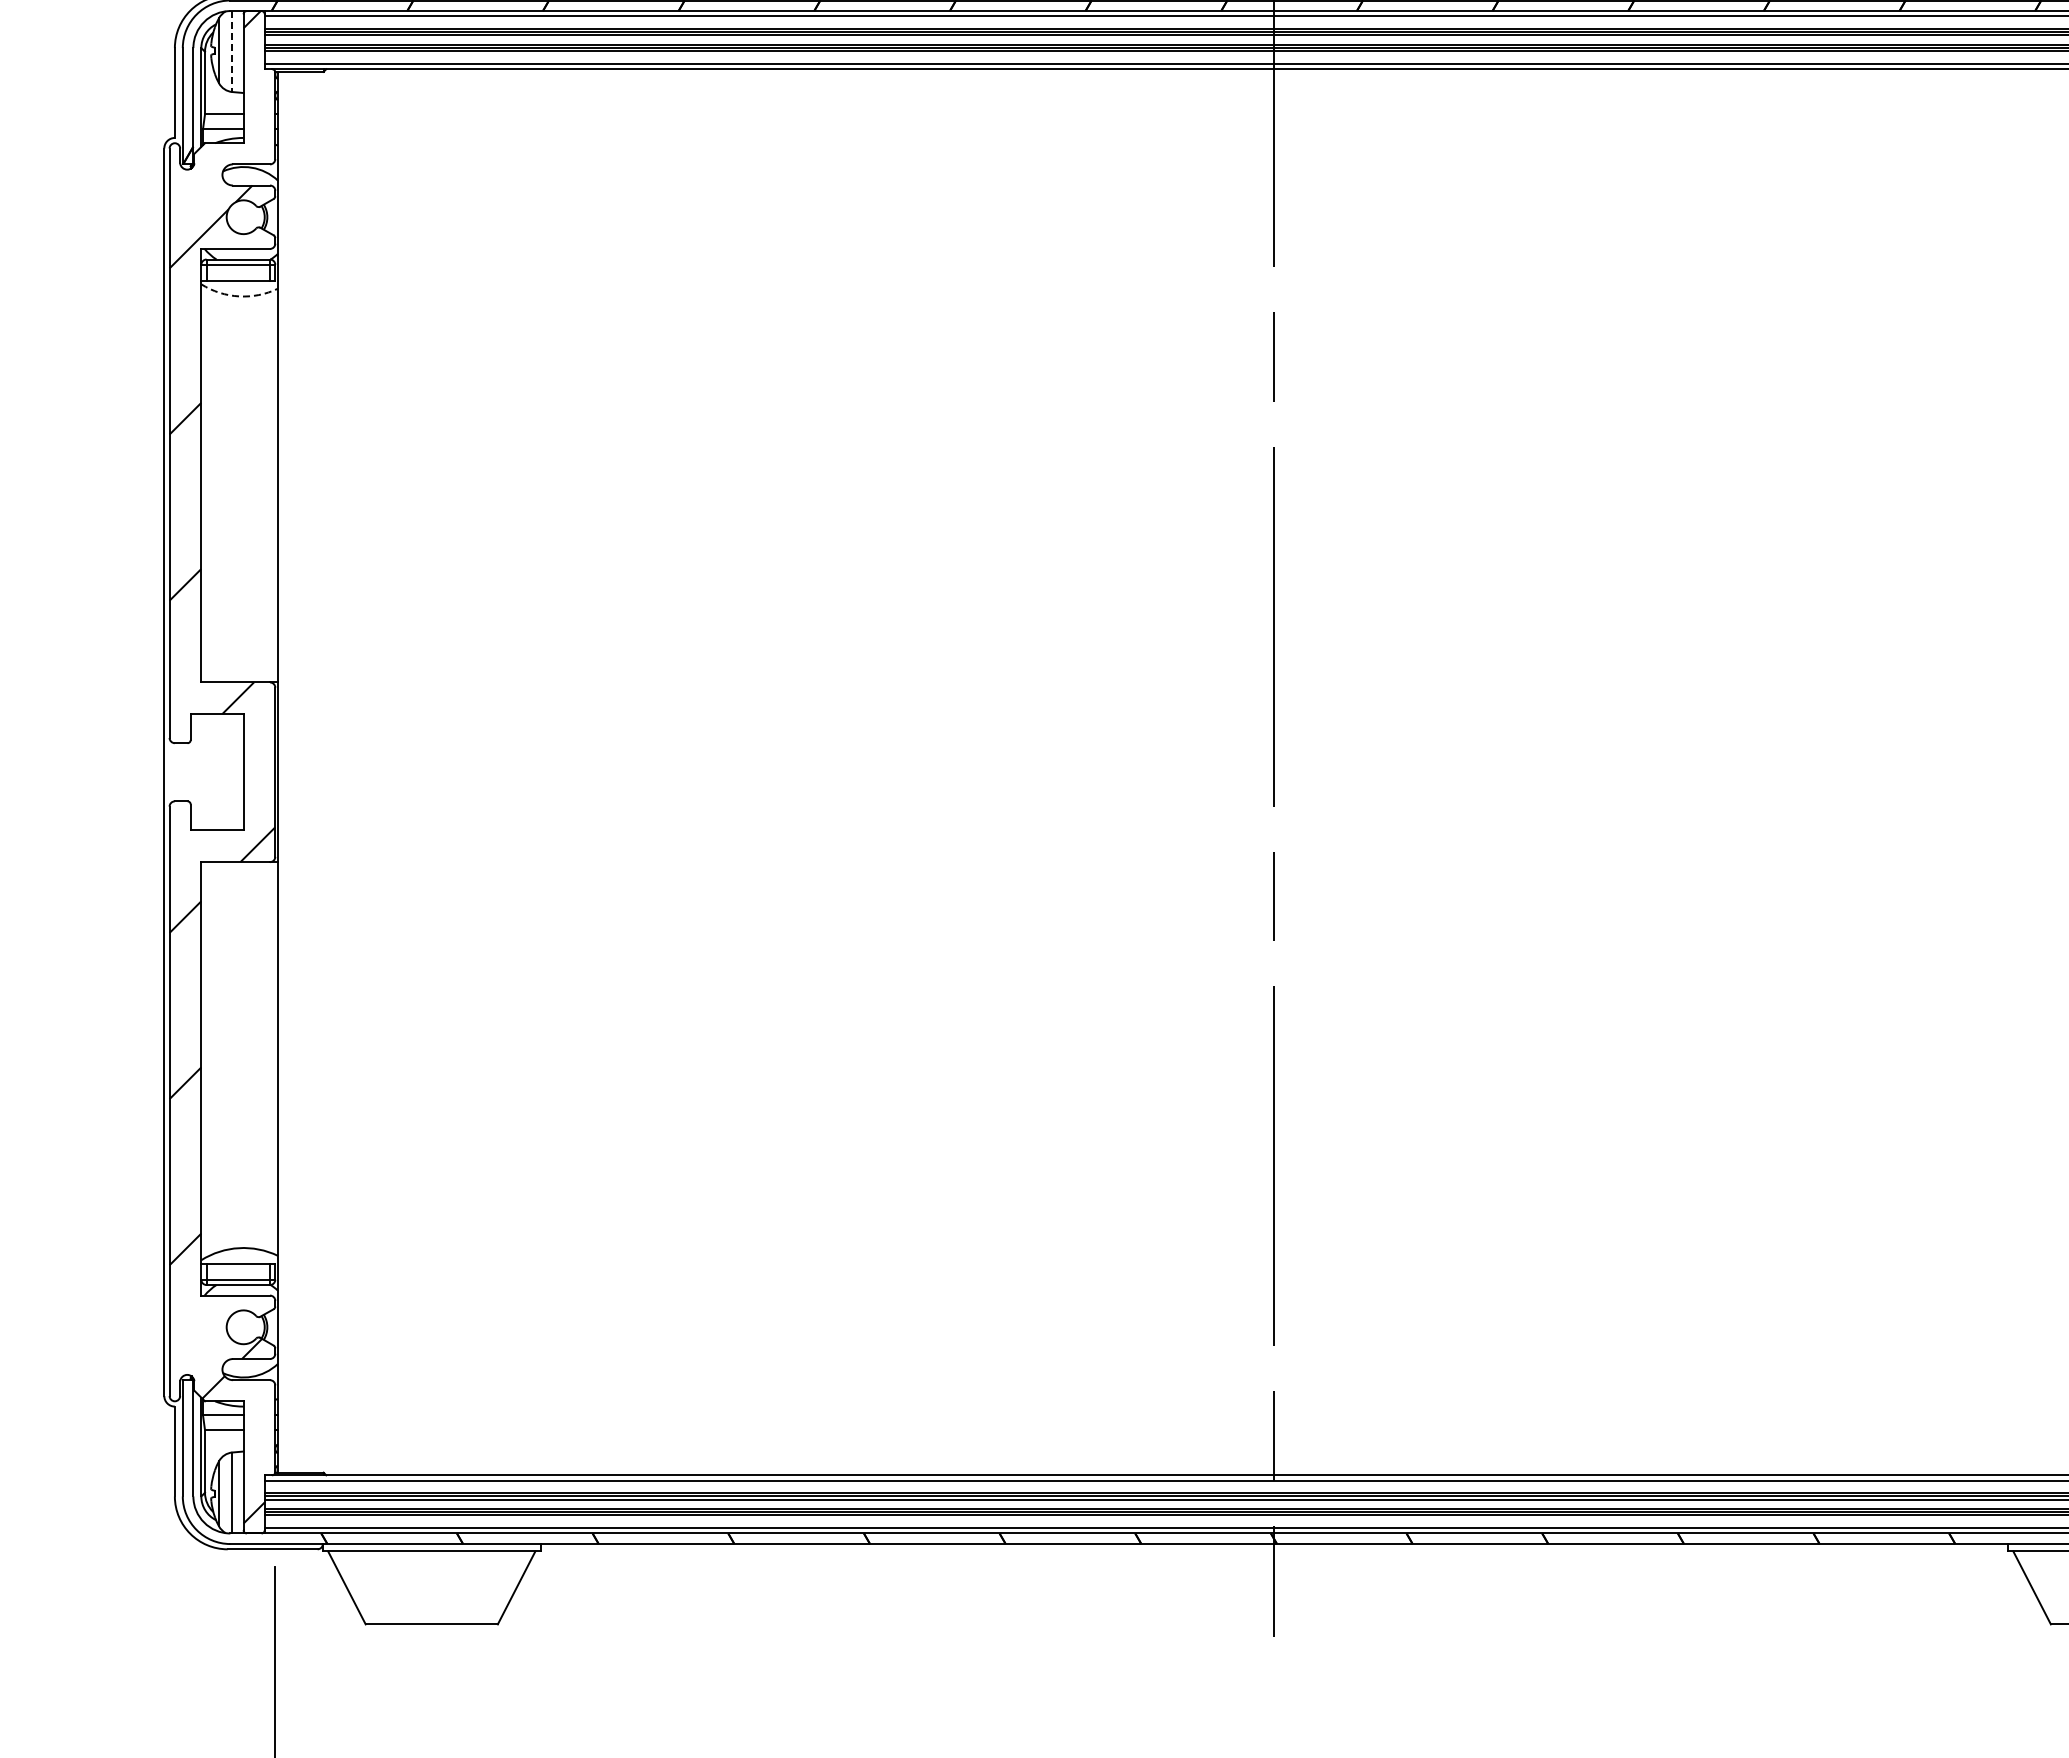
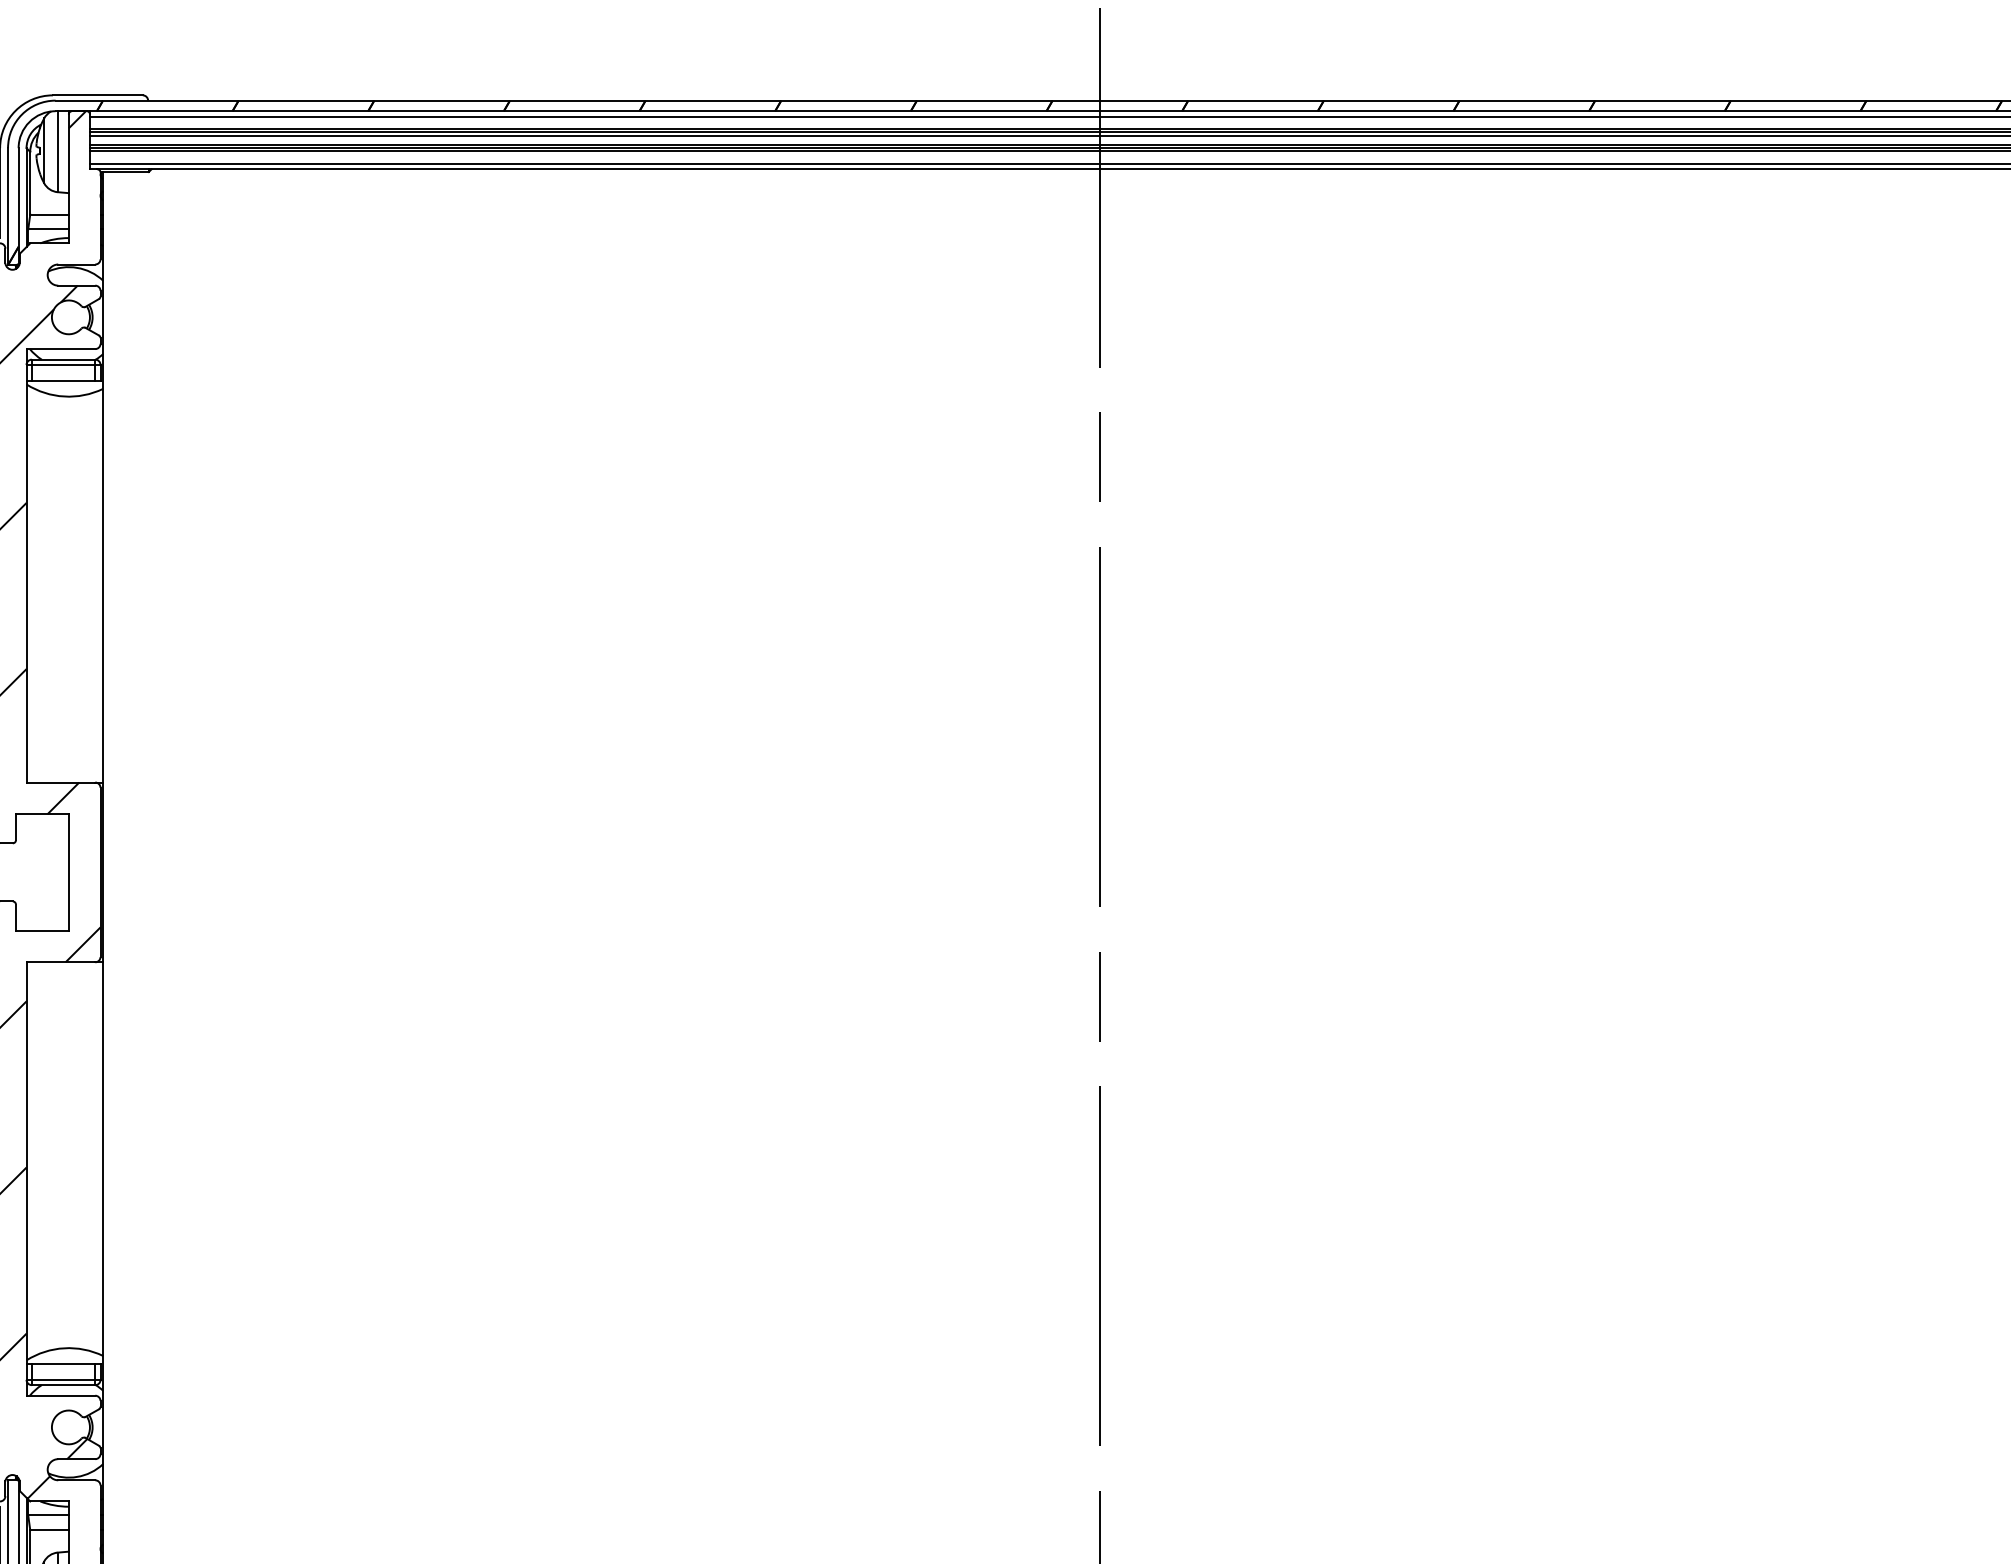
line: (232, 52) -> (57, 152), dashed -> solid
arc: (239, 296) -> (64, 396), dashed -> solid

